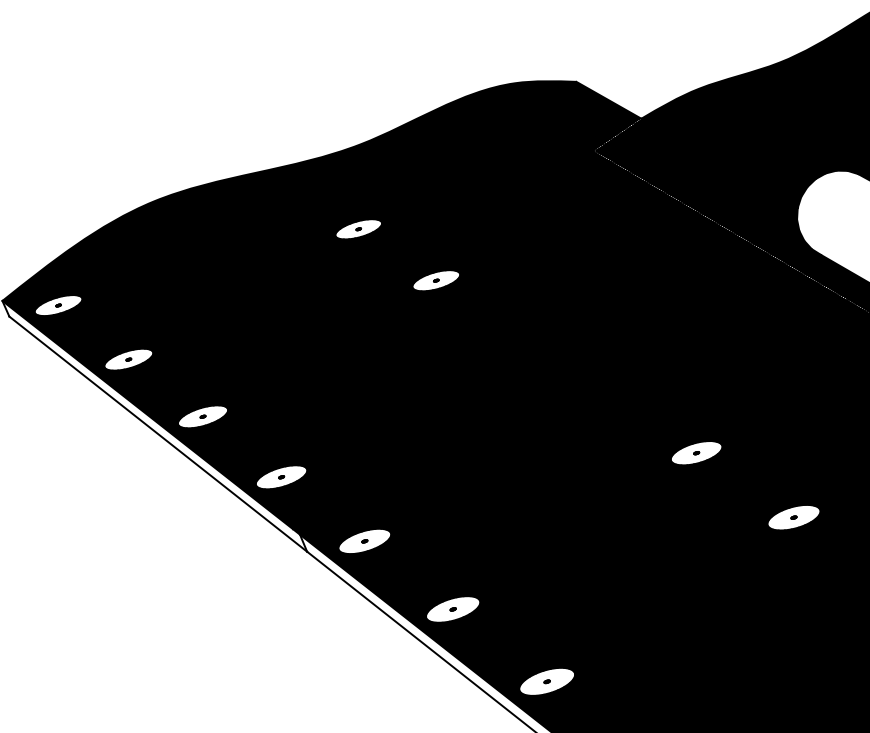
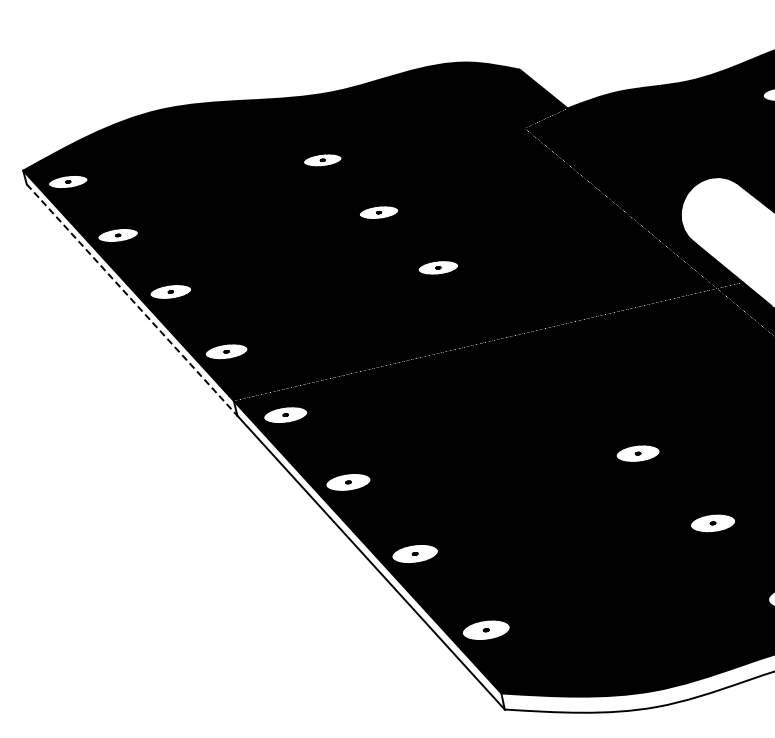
line: (158, 434) -> (132, 300), solid -> dashed

